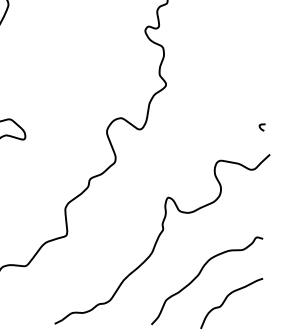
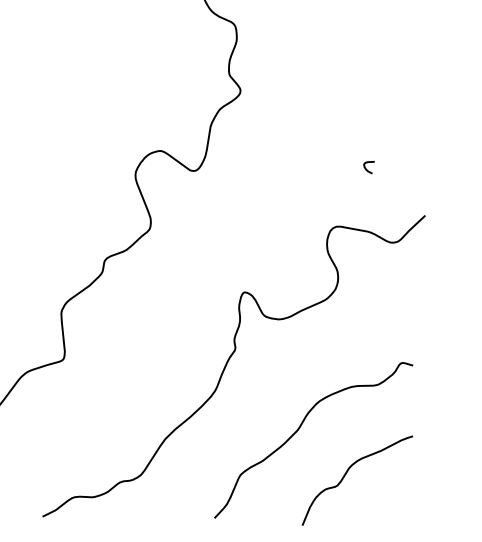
curve: (261, 127) -> (367, 167), moved

